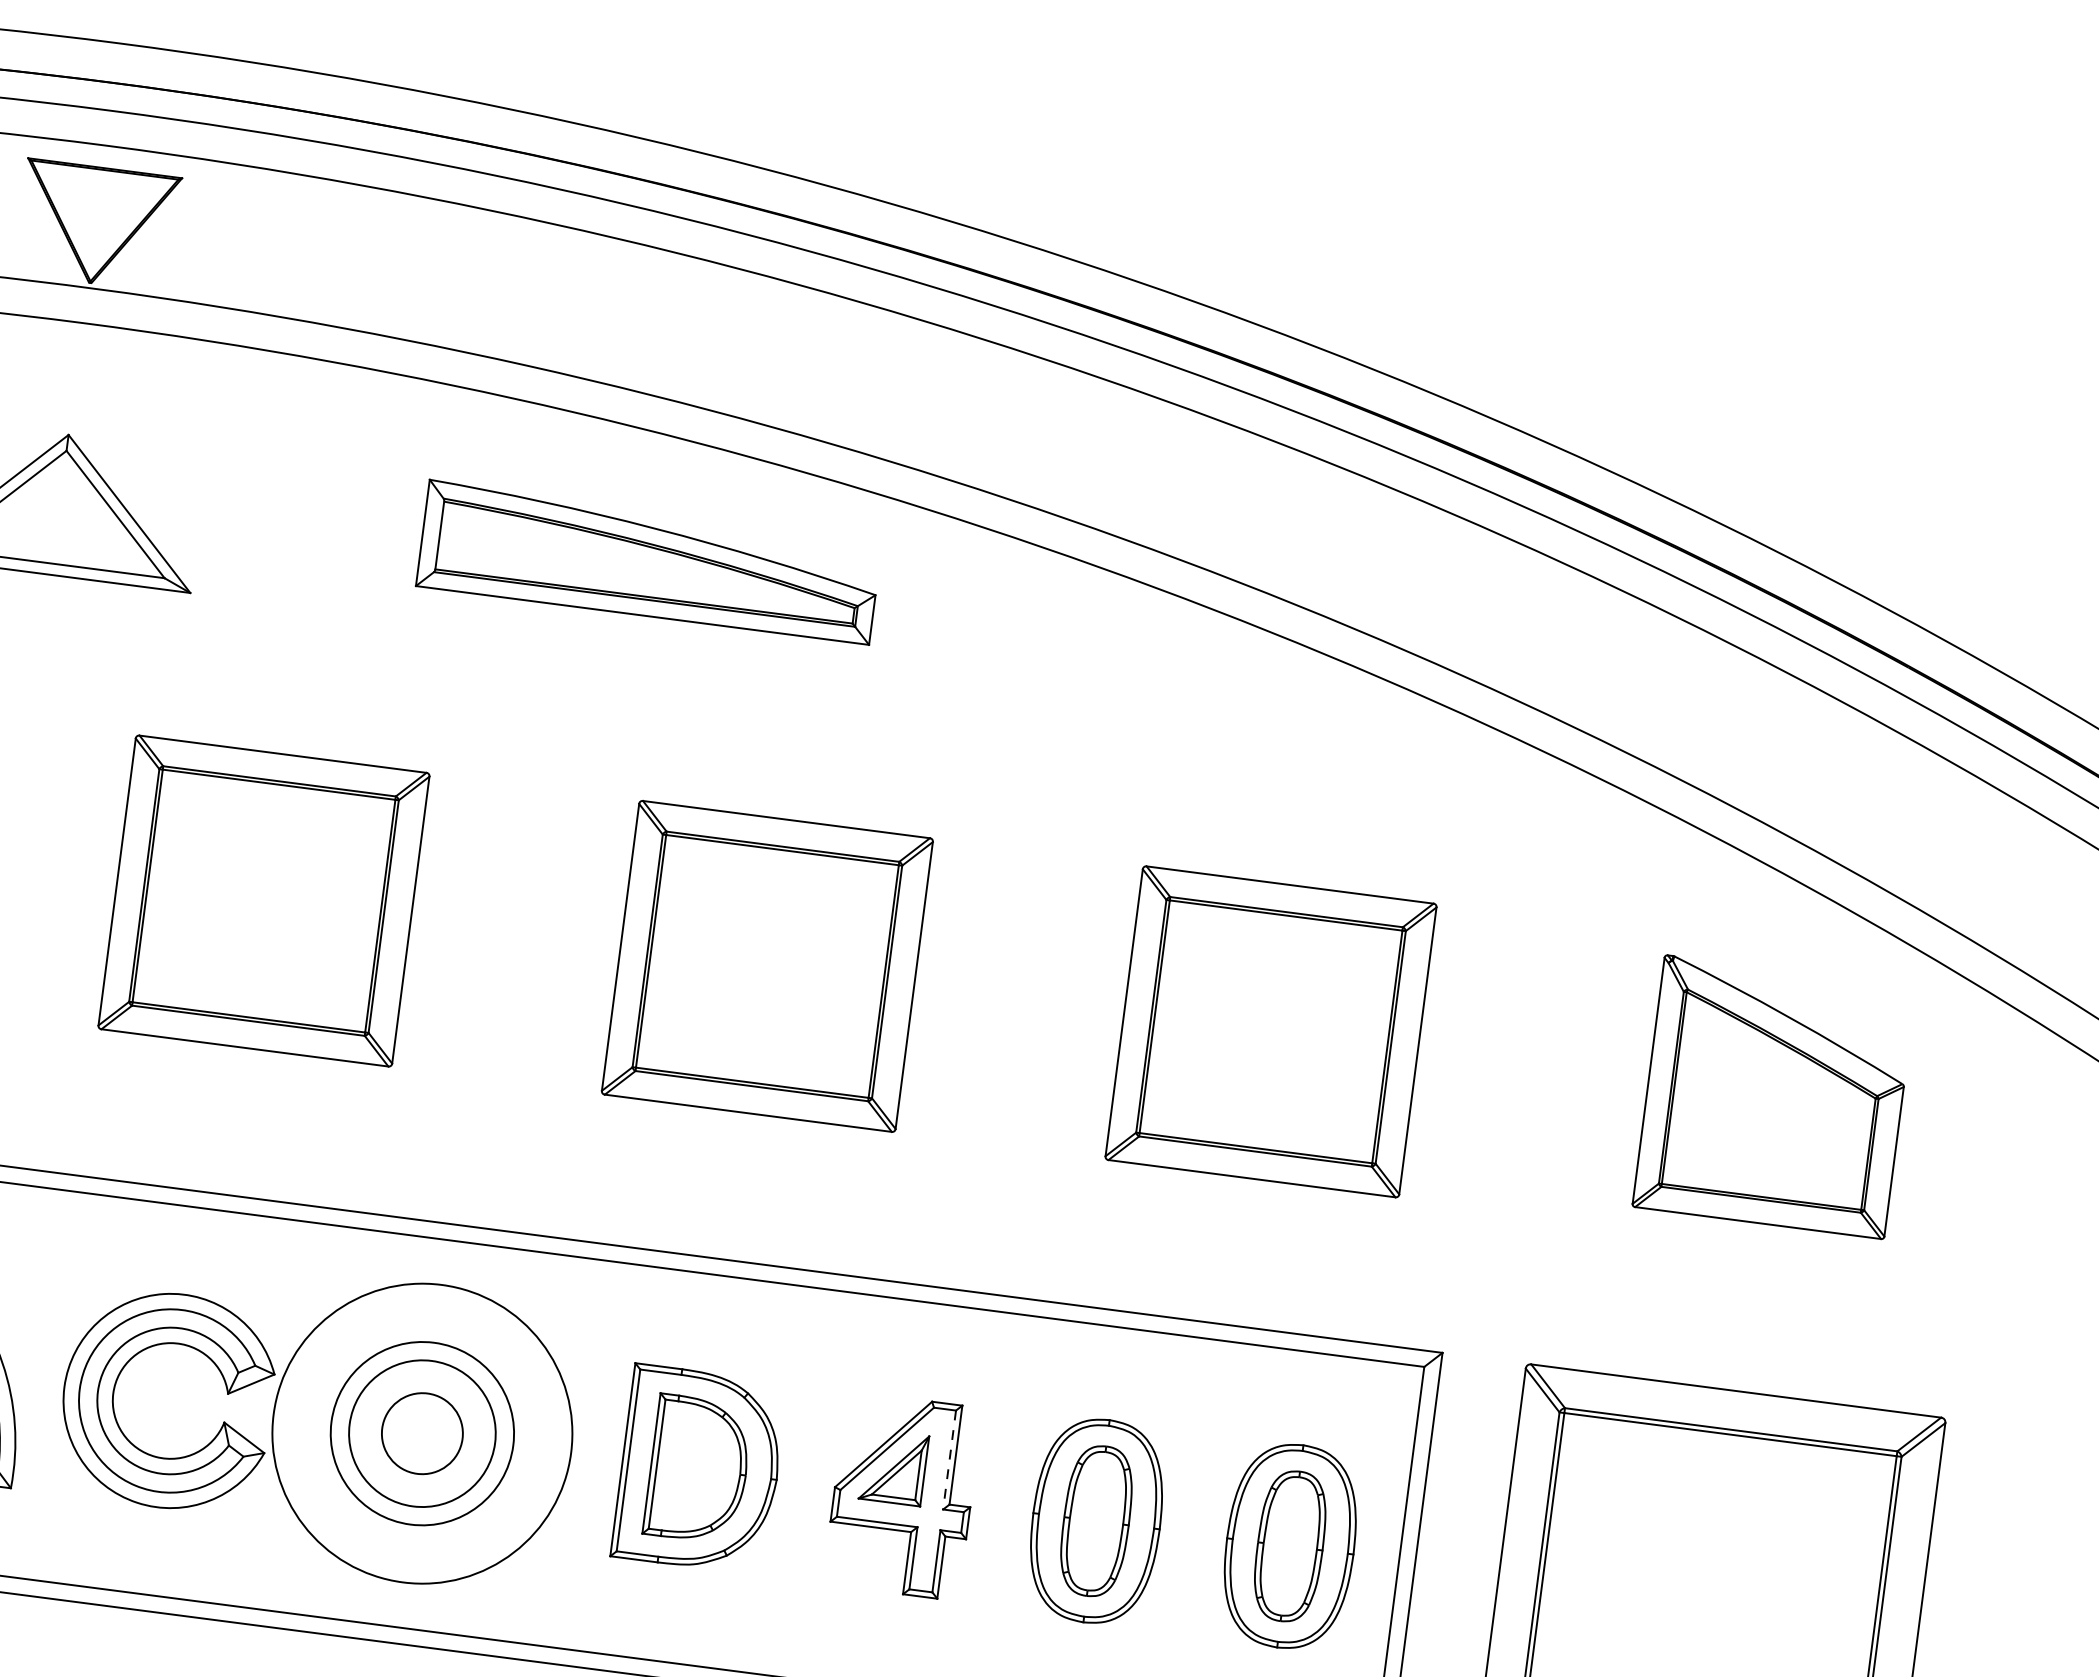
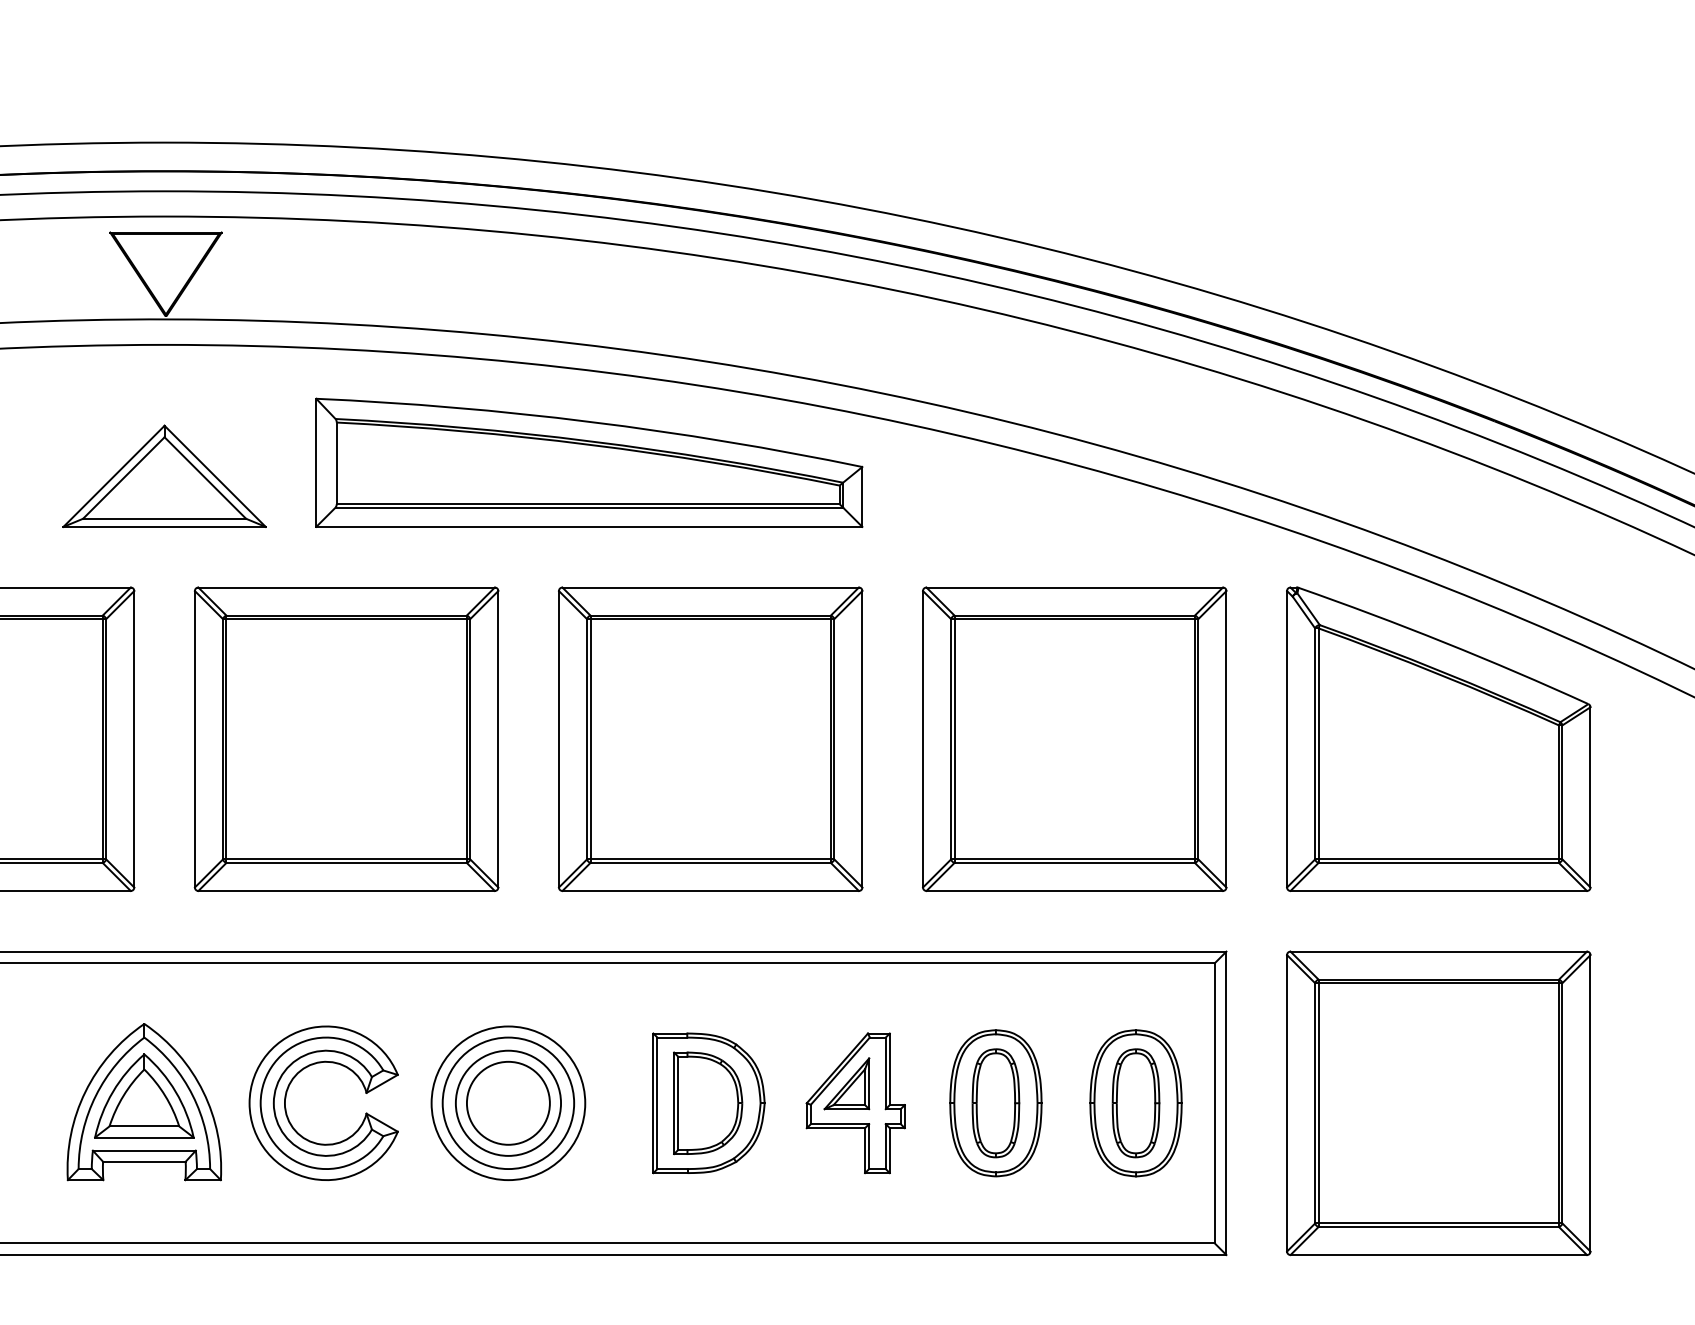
part: (649, 562) -> (589, 462), size x1.67
part: (263, 900) -> (346, 738), size x1.43
part: (767, 965) -> (710, 738), size x1.43
part: (1270, 1030) -> (1074, 738), size x1.43
part: (1774, 1096) -> (1438, 738), size x1.67
circle: (421, 1432) -> (507, 1102), size x1.43
circle: (422, 1433) -> (508, 1103), size x0.71
line: (949, 1460) -> (885, 1073), dashed -> solid

